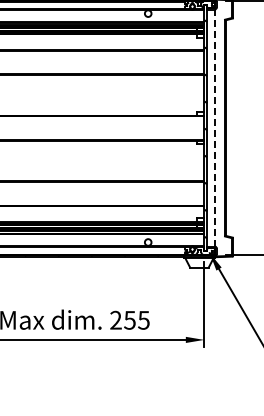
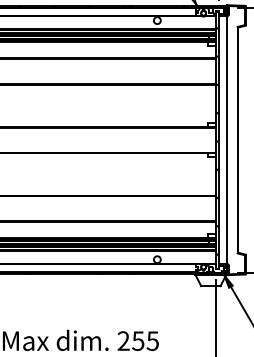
line: (214, 127) -> (226, 139), dashed -> solid

